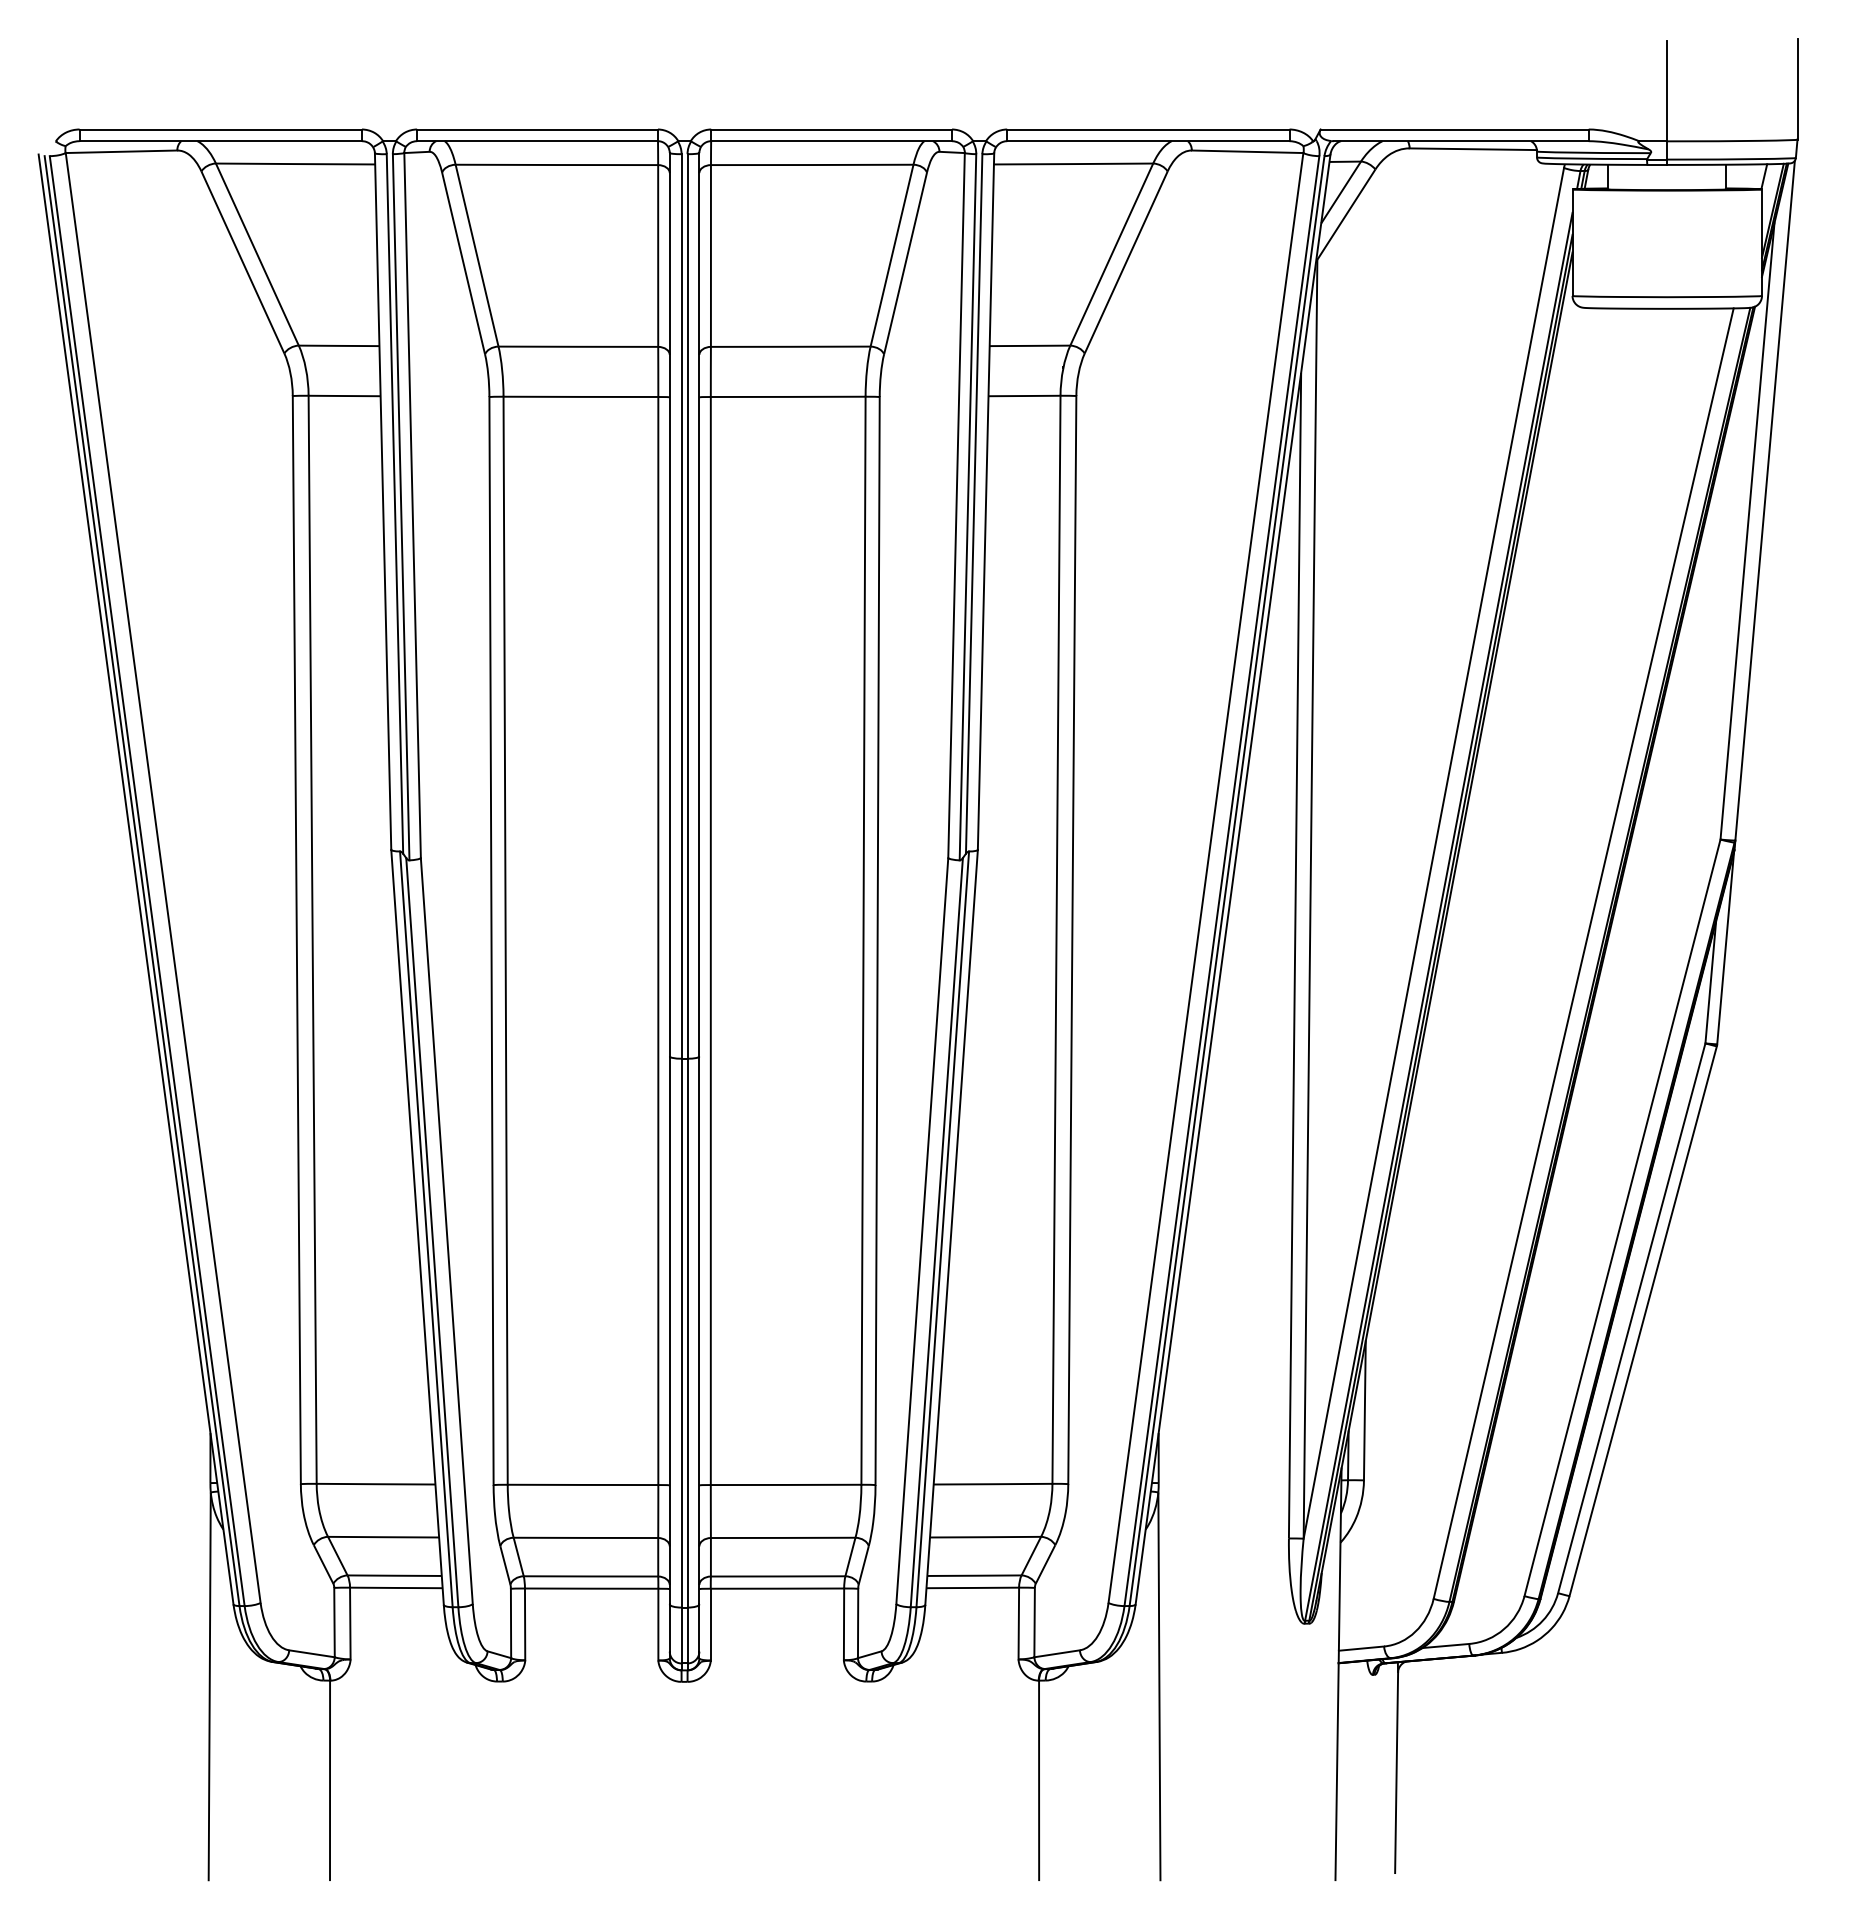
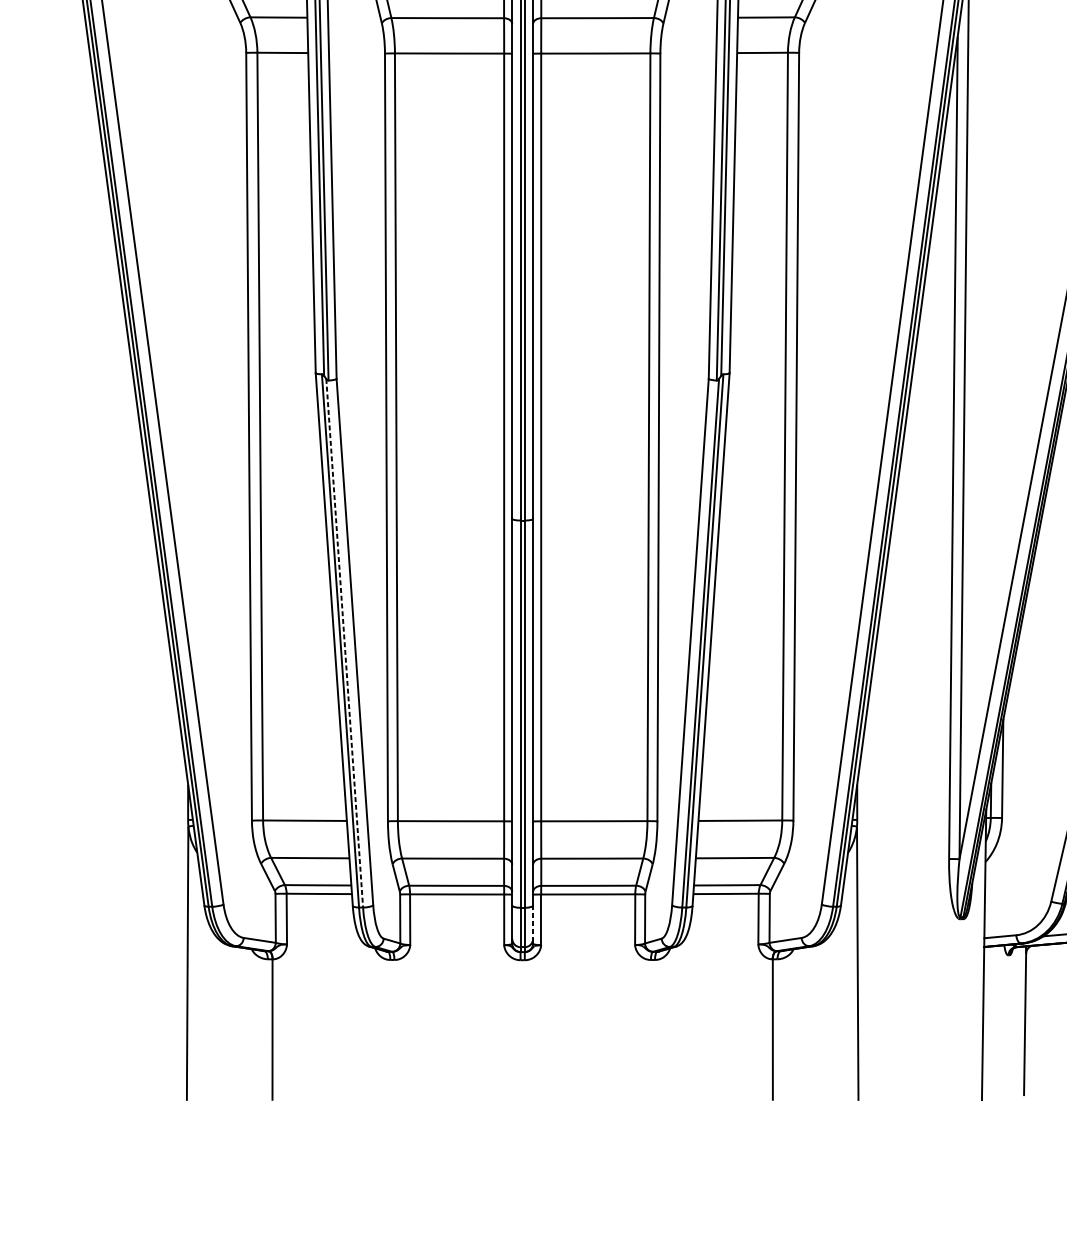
line: (432, 1233) -> (344, 643), solid -> dashed
line: (699, 1628) -> (533, 922), solid -> dashed

